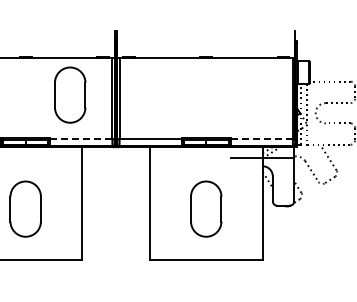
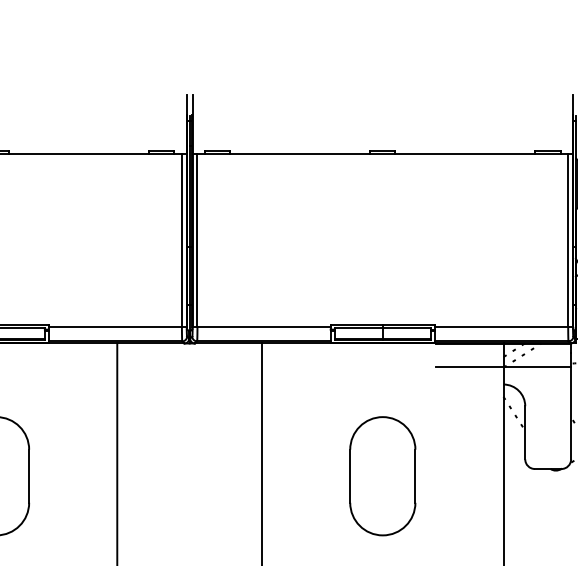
part: (70, 94) -> (92, 230), removed
line: (81, 139) -> (115, 327), dashed -> solid
line: (262, 139) -> (503, 327), dashed -> solid

